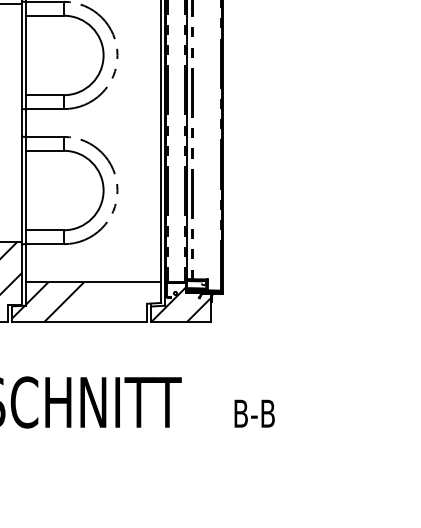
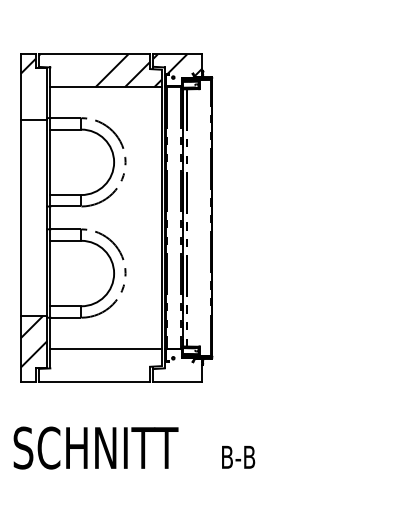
hatch: (48, 300) -> (68, 364), removed
hatch: (180, 304) -> (177, 367), removed

